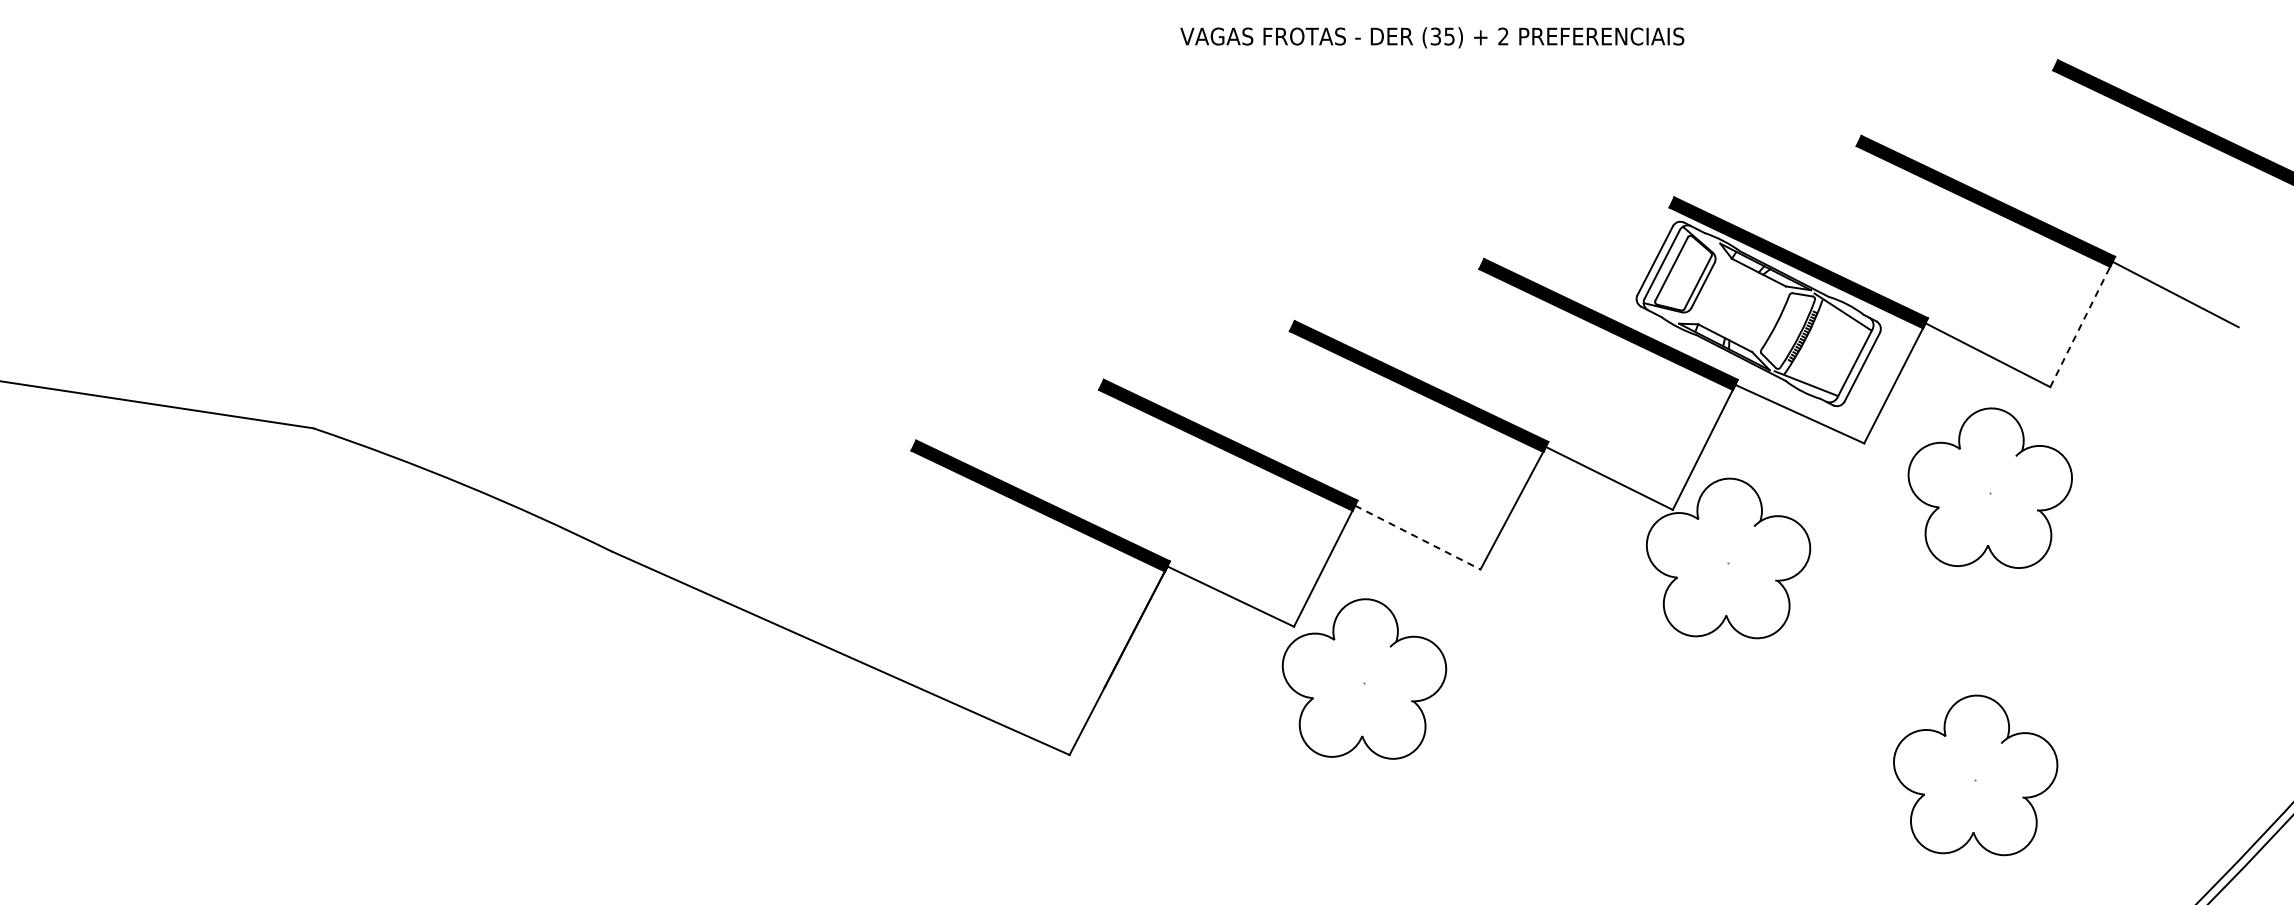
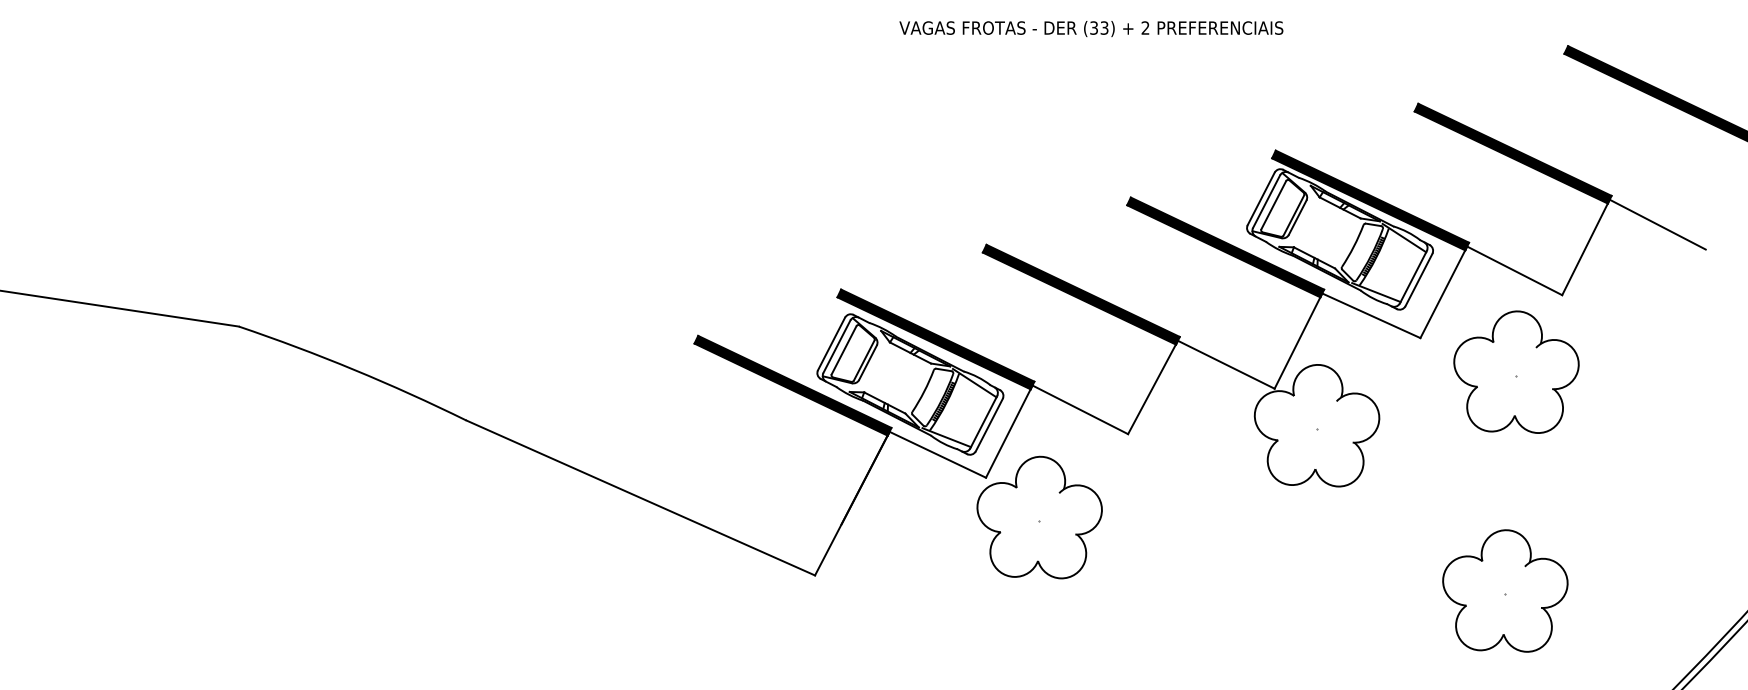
text: (1449, 35) -> (1104, 27), (35) -> (33)
line: (2081, 324) -> (1585, 247), dashed -> solid
part: (1194, 504) -> (910, 384), added
line: (1418, 537) -> (1080, 409), dashed -> solid

